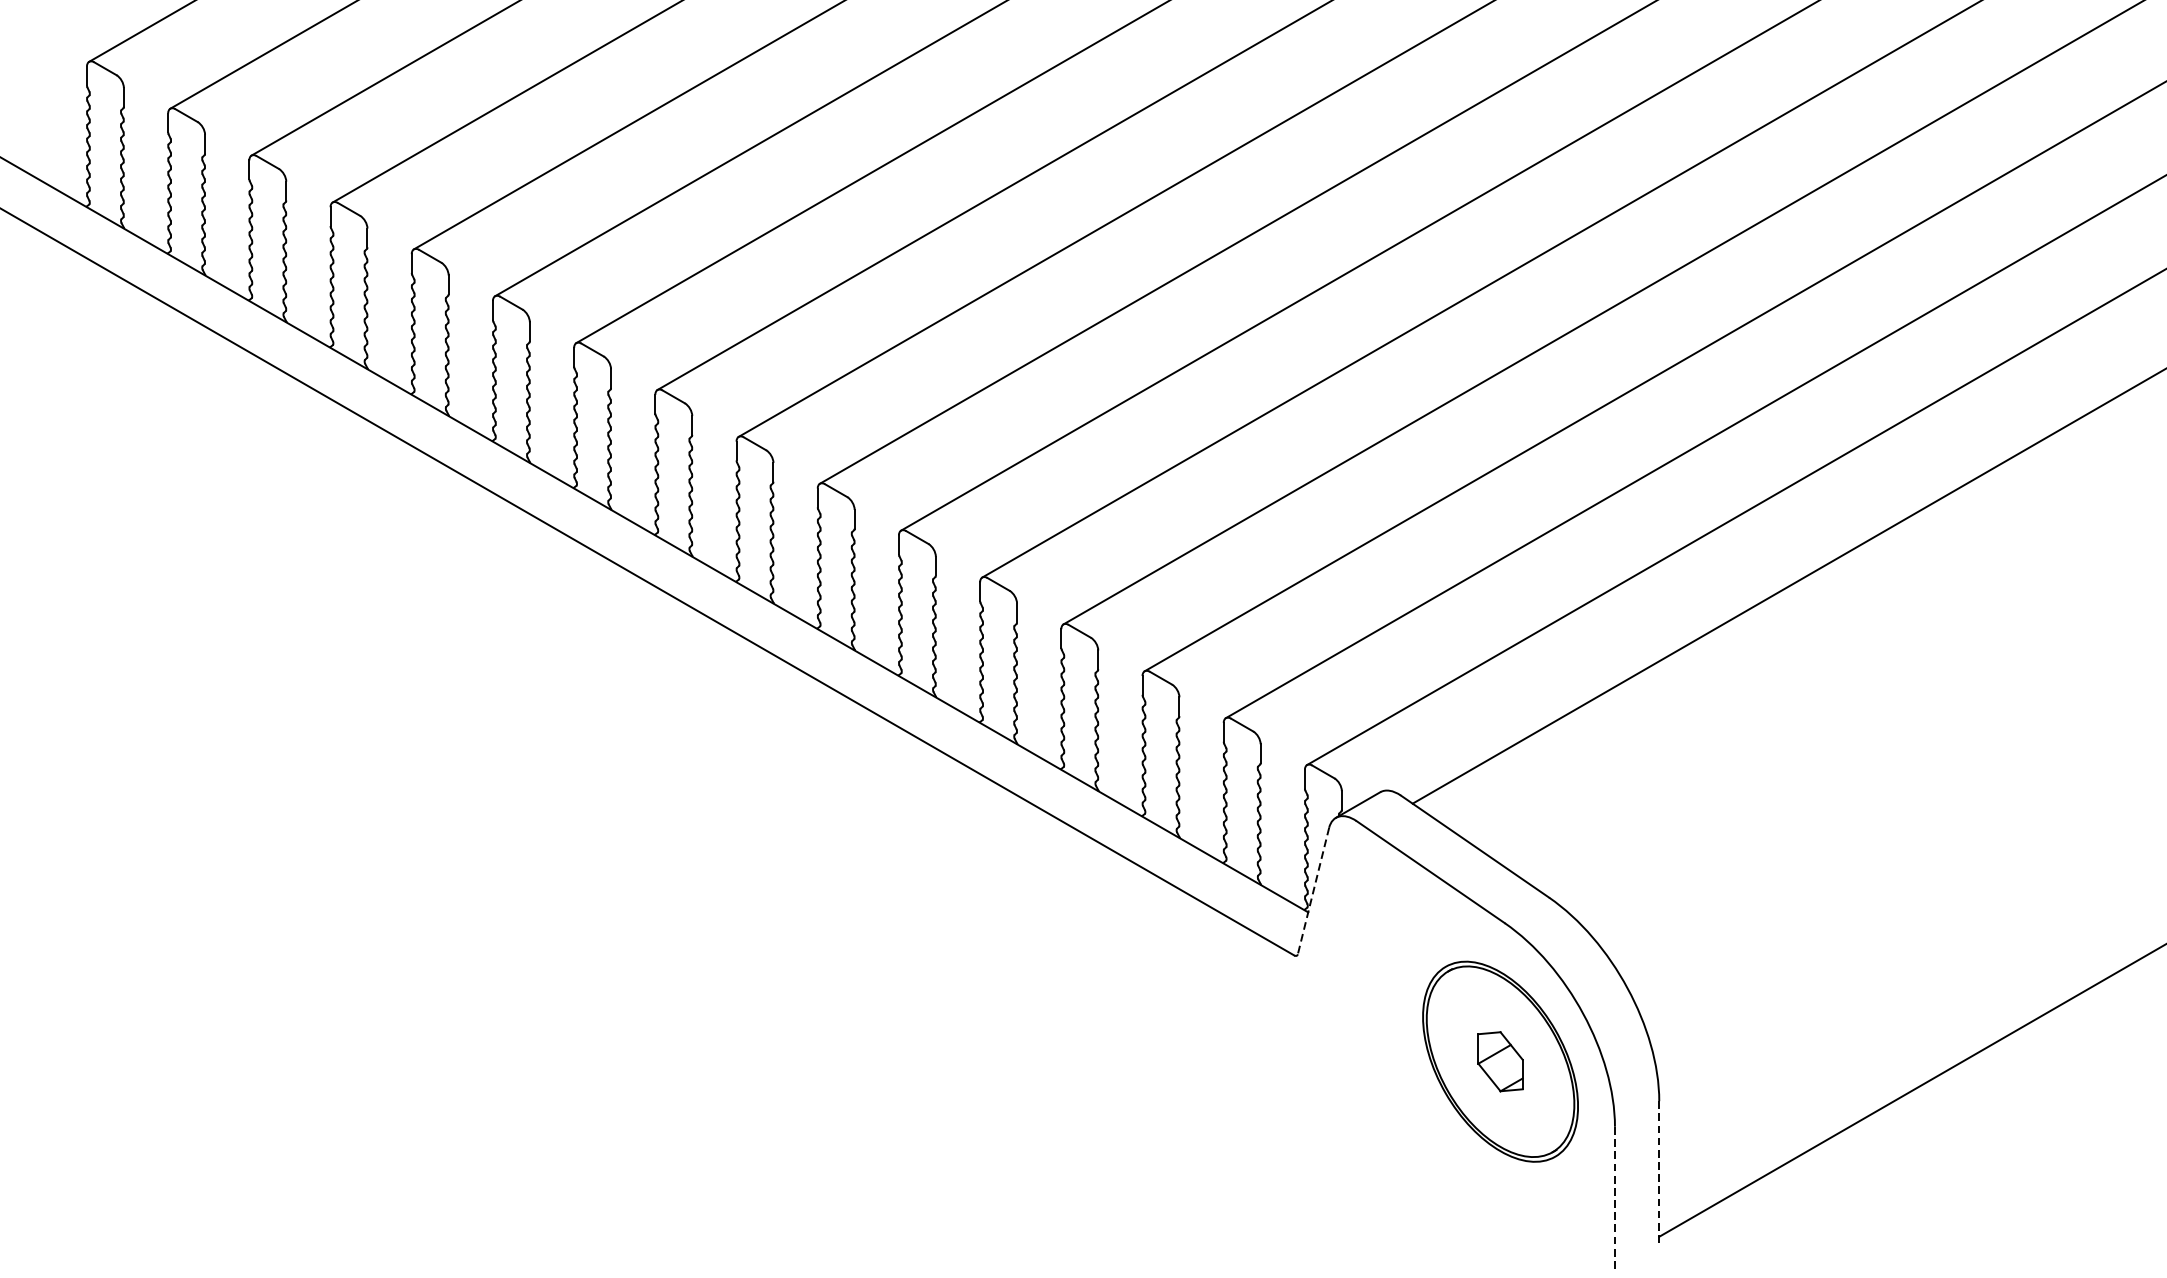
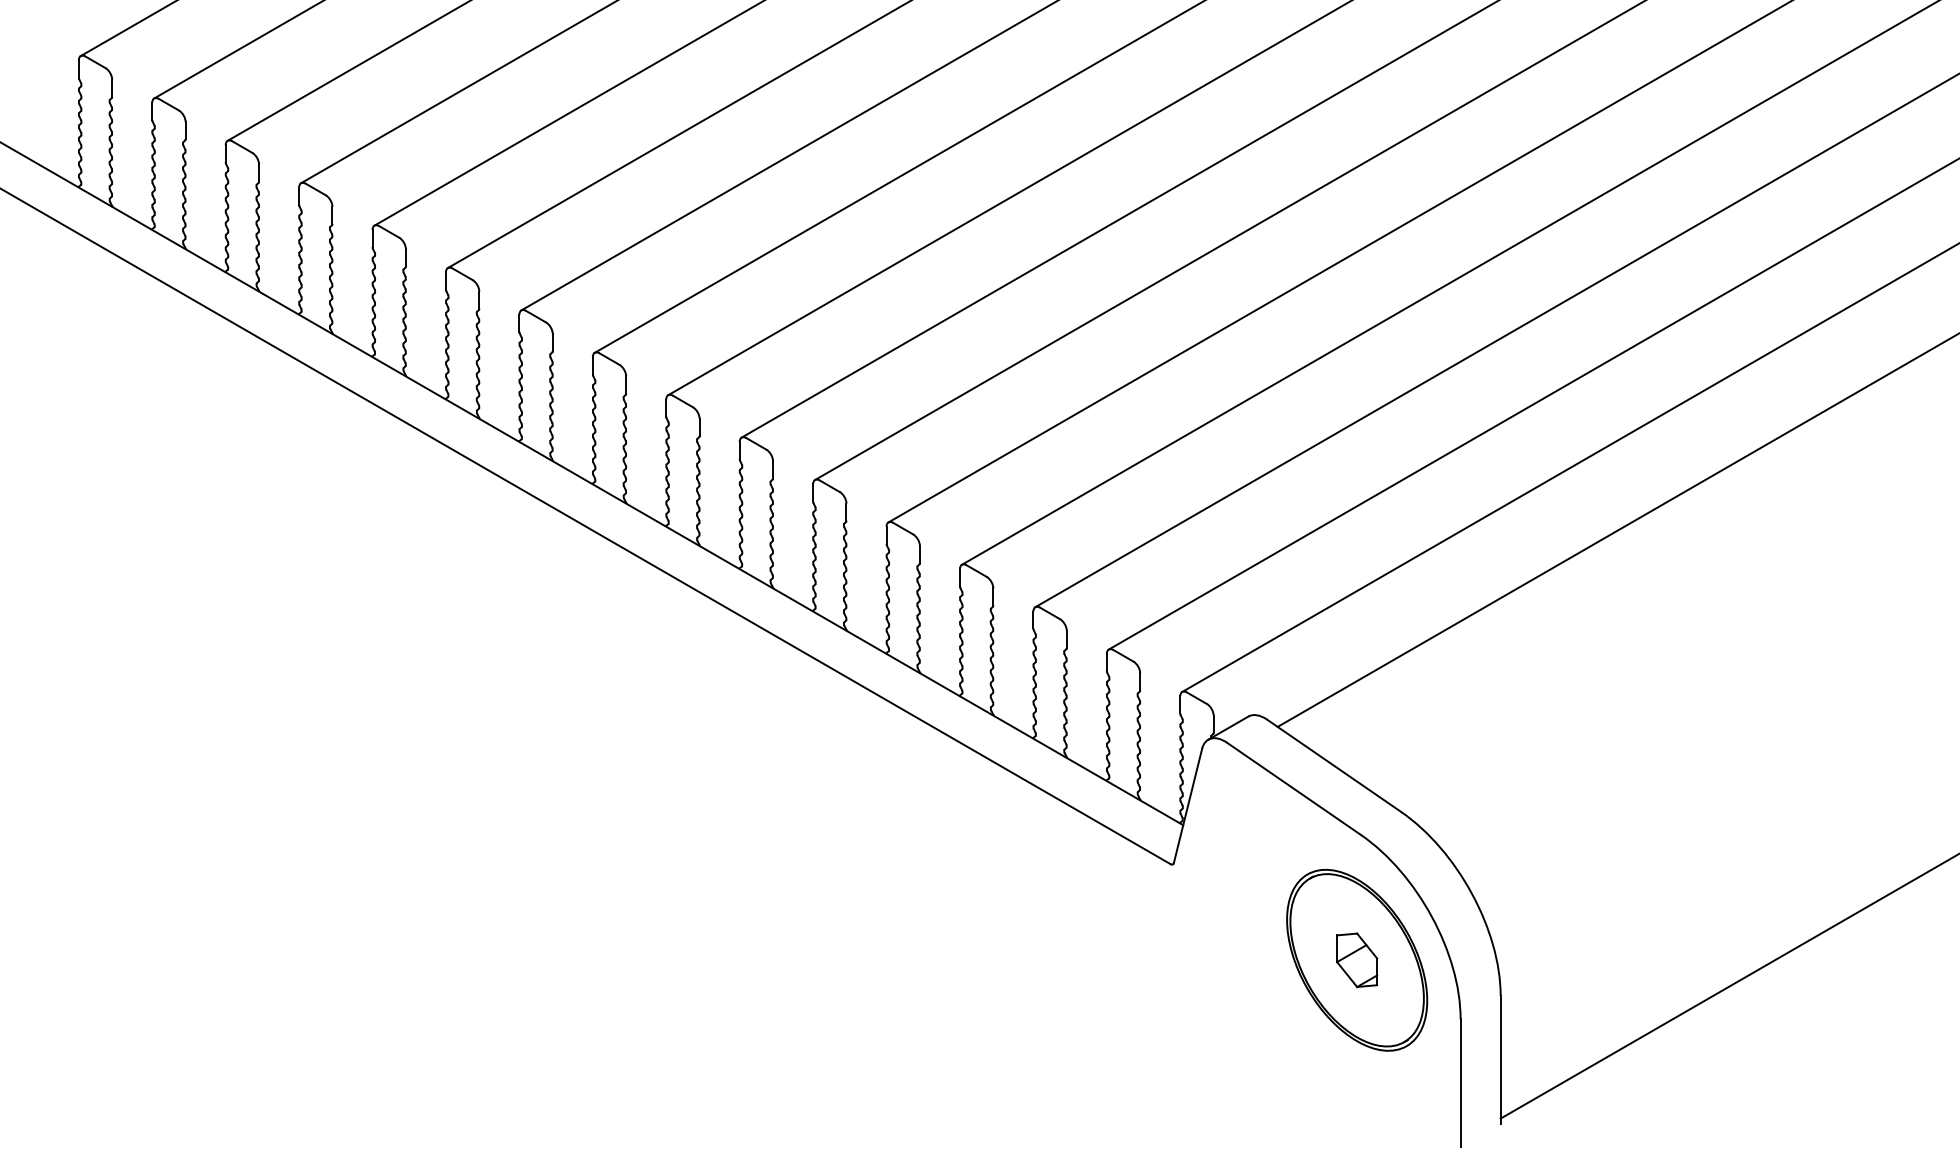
line: (1314, 890) -> (1188, 805), dashed -> solid
line: (1659, 1172) -> (1500, 1060), dashed -> solid
line: (1614, 1196) -> (1460, 1082), dashed -> solid

